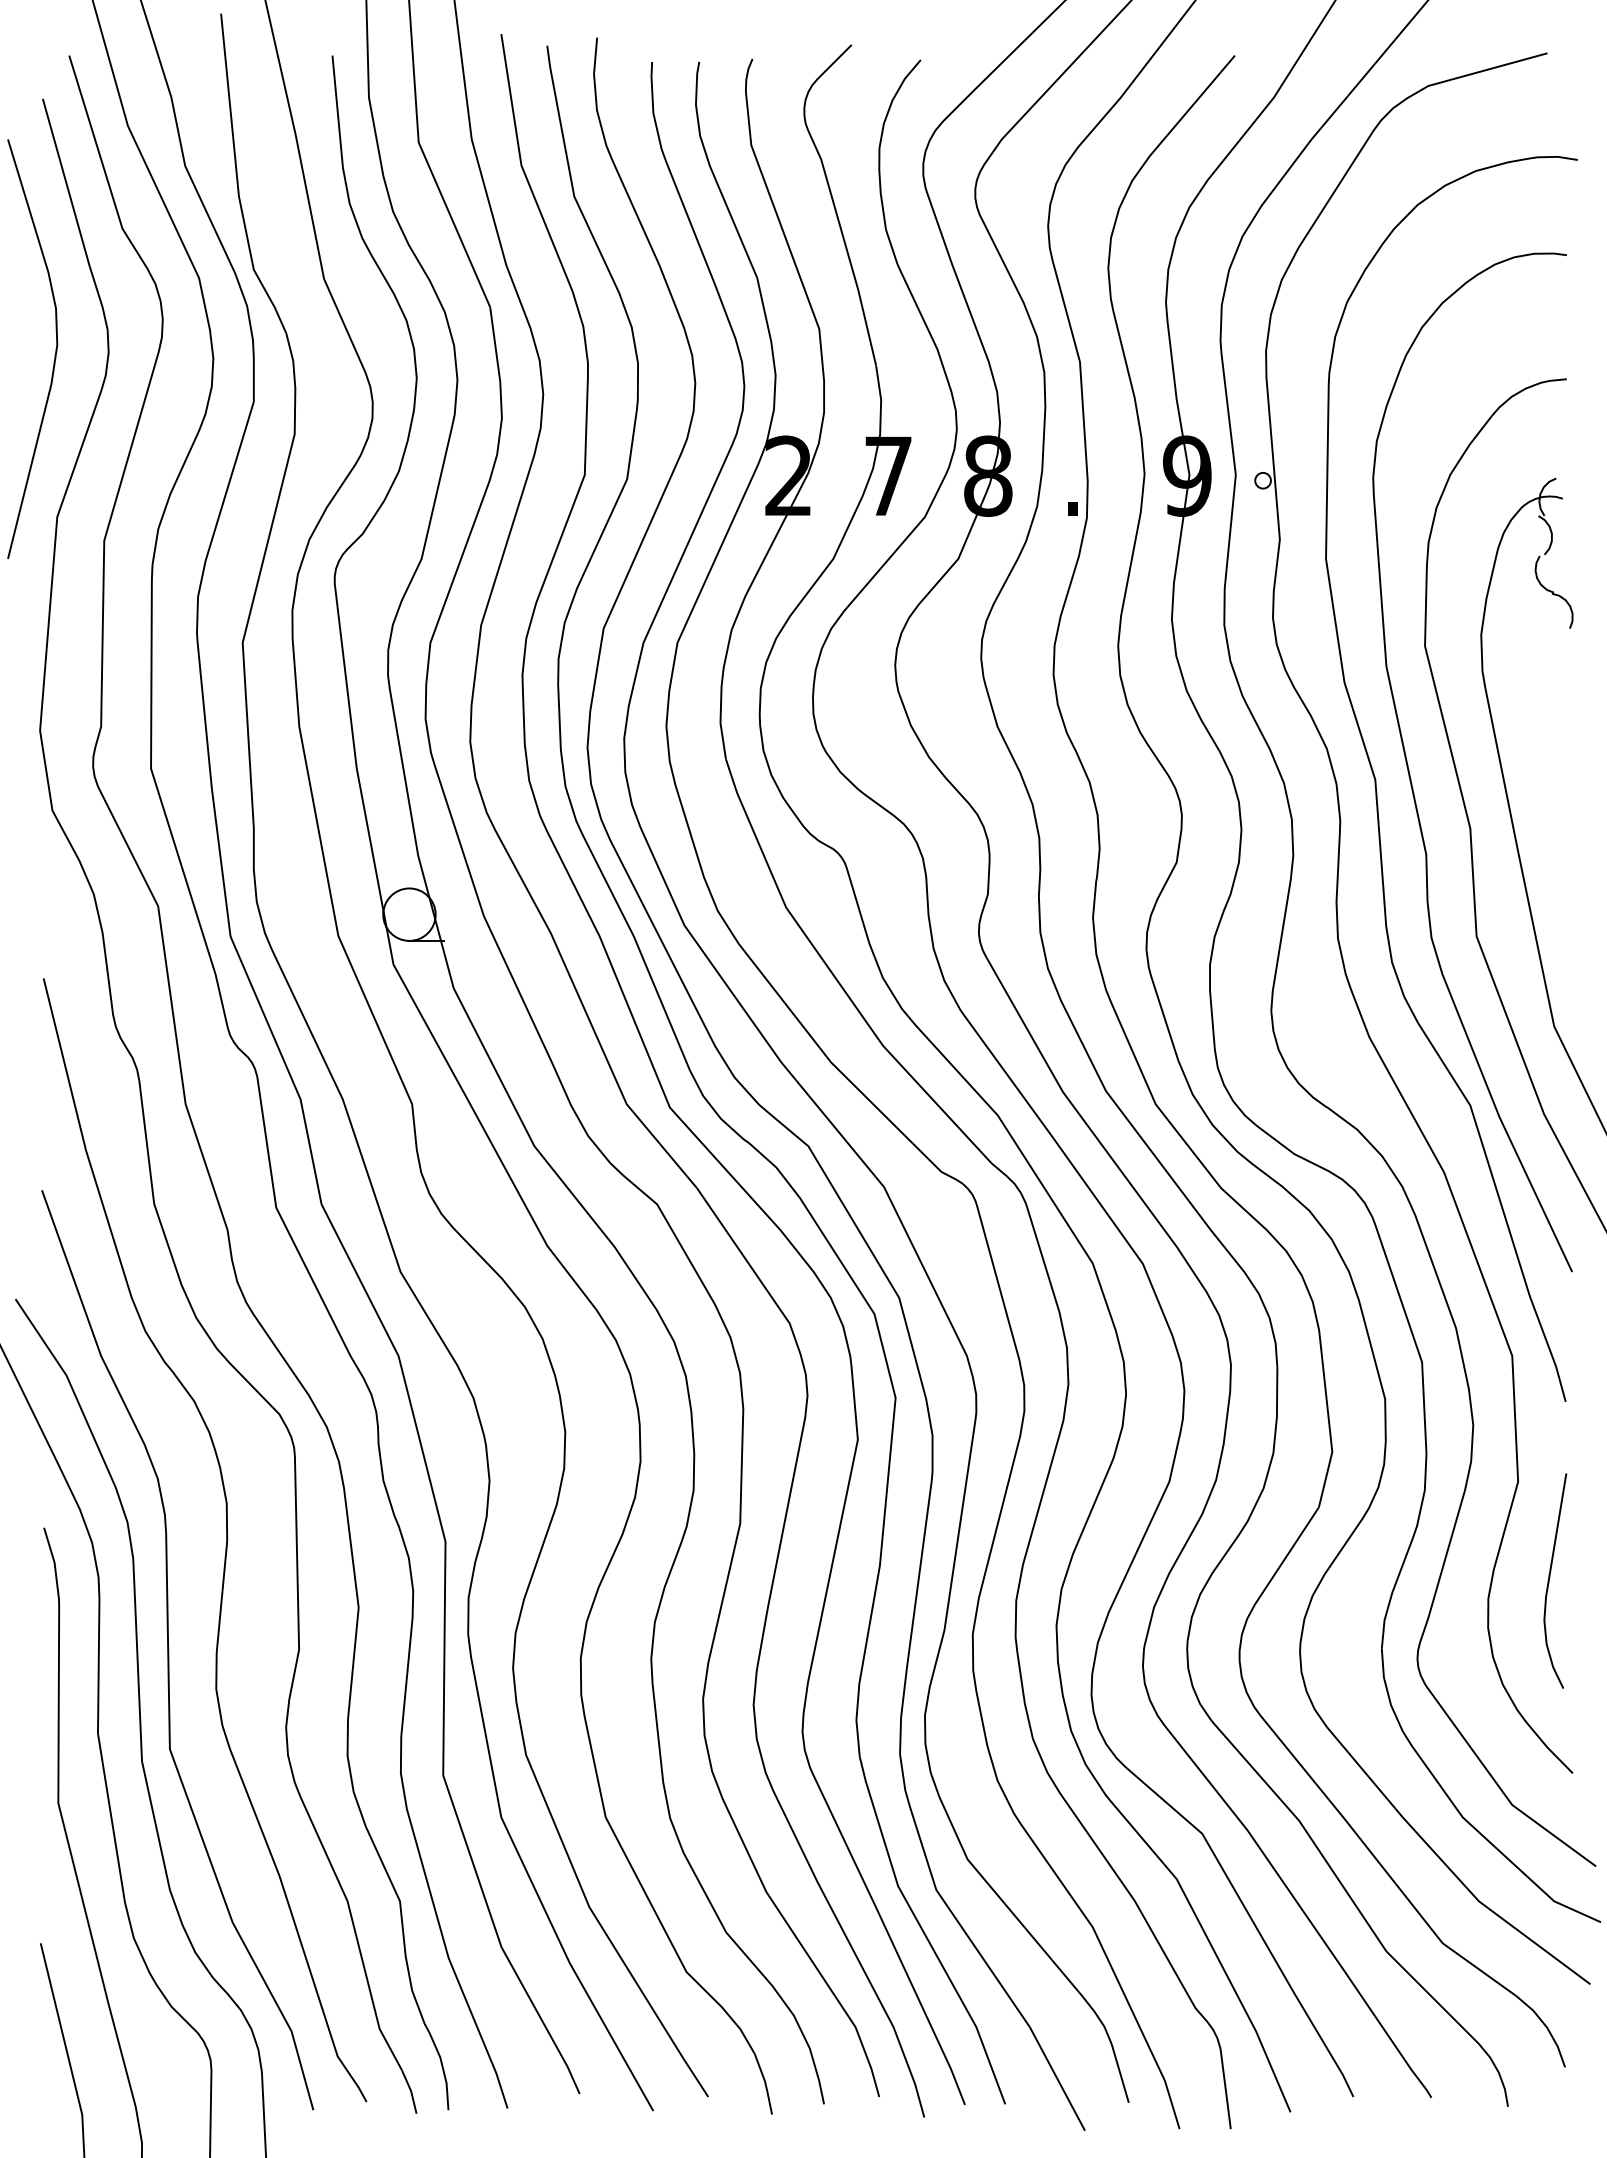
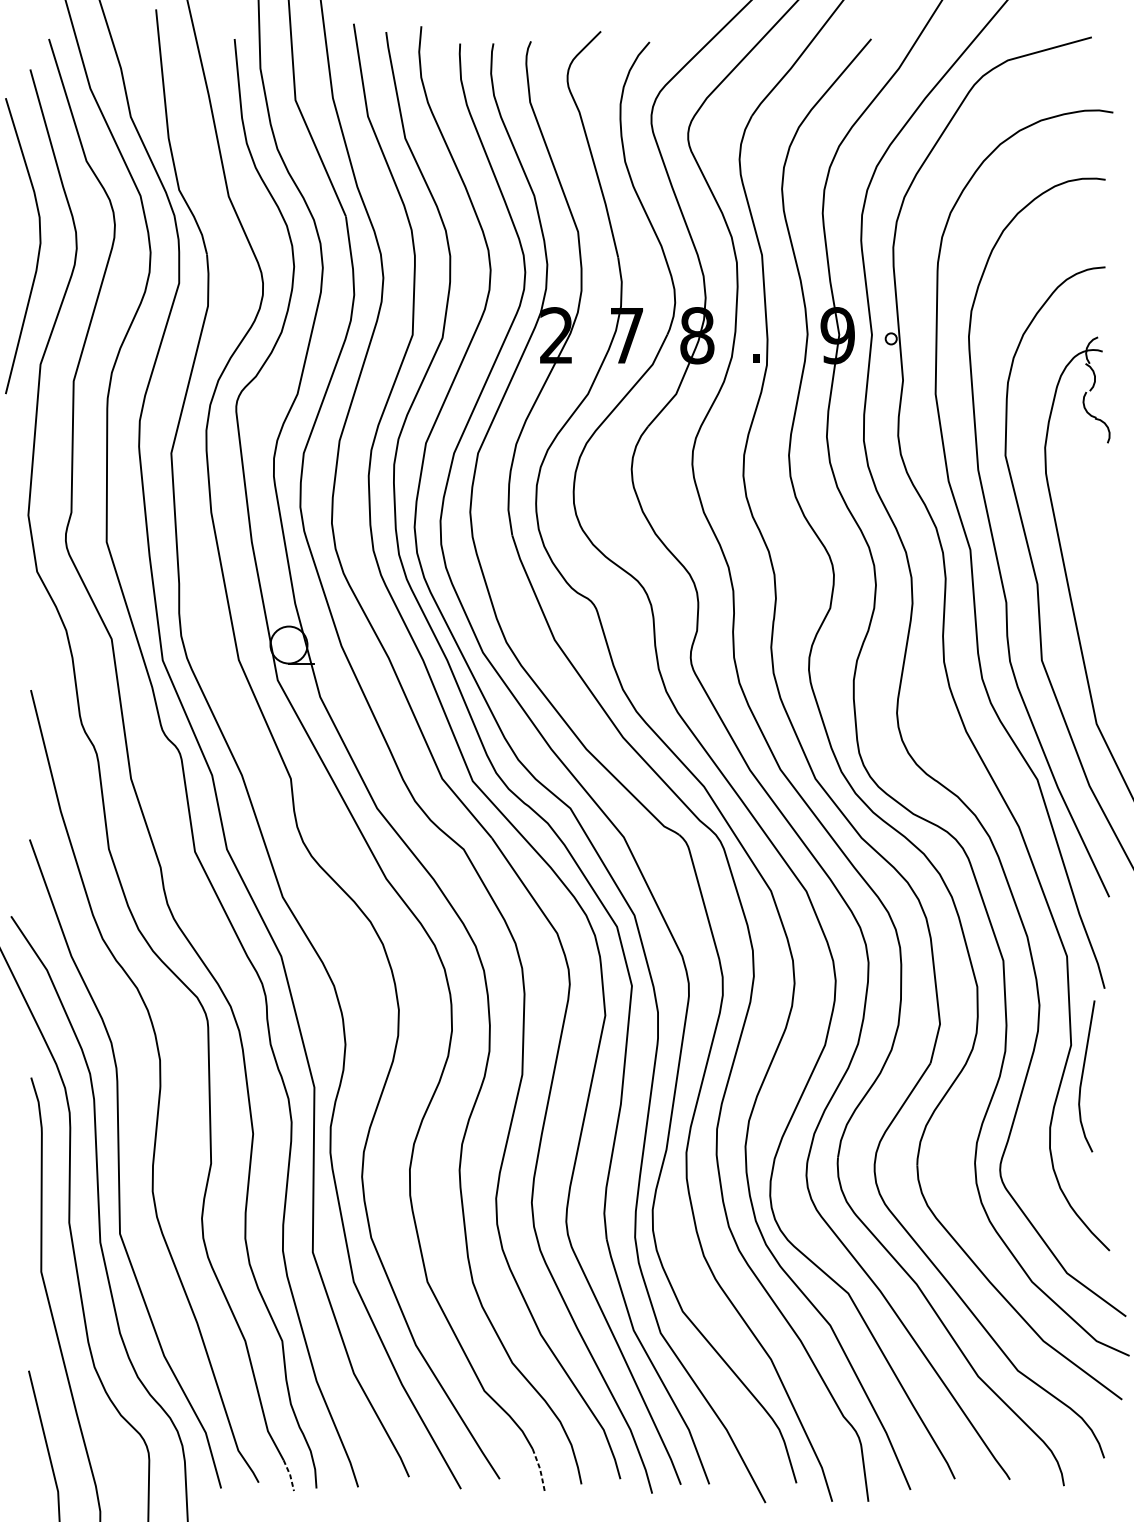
curve: (1550, 1577) -> (1083, 1073), moved
line: (765, 2083) -> (540, 1469), solid -> dashed
line: (411, 2091) -> (290, 1475), solid -> dashed

